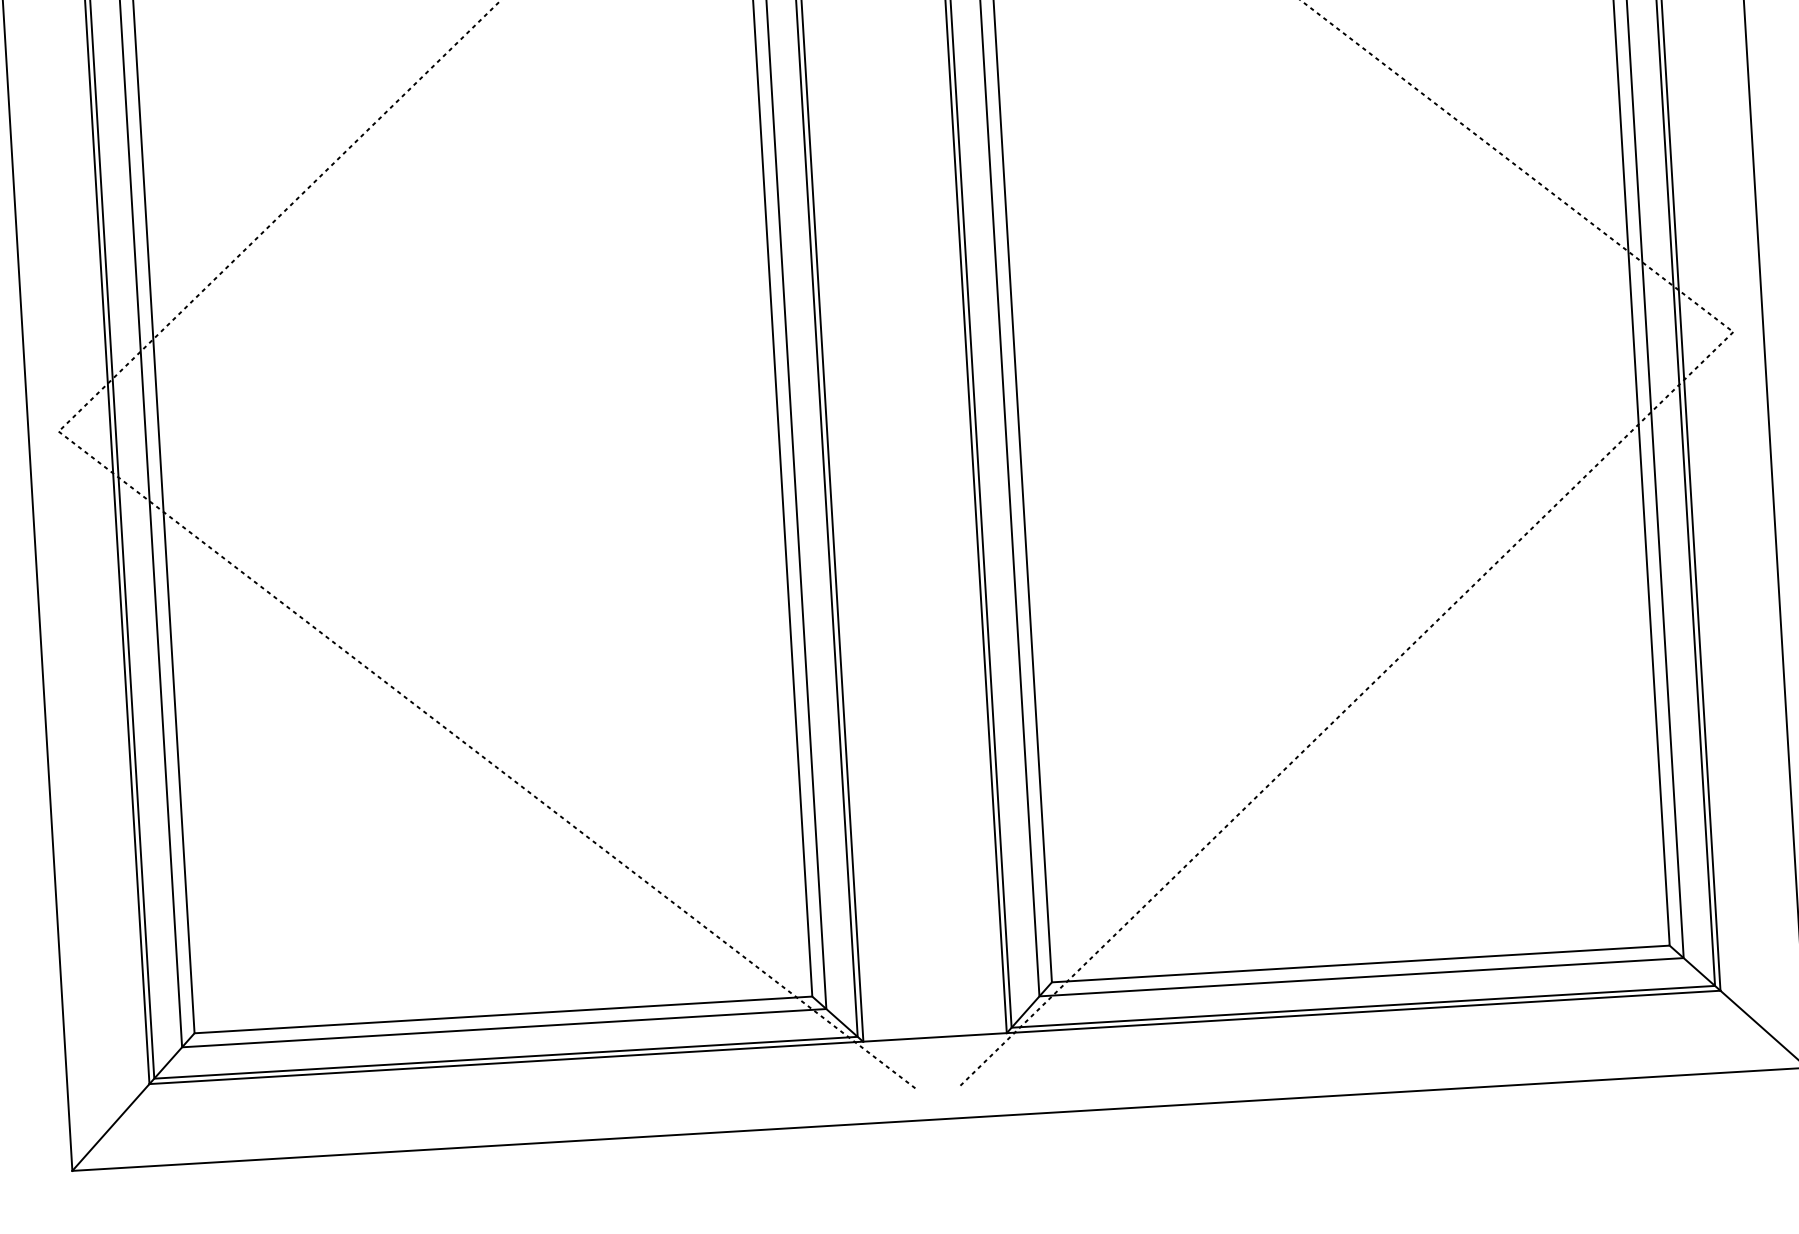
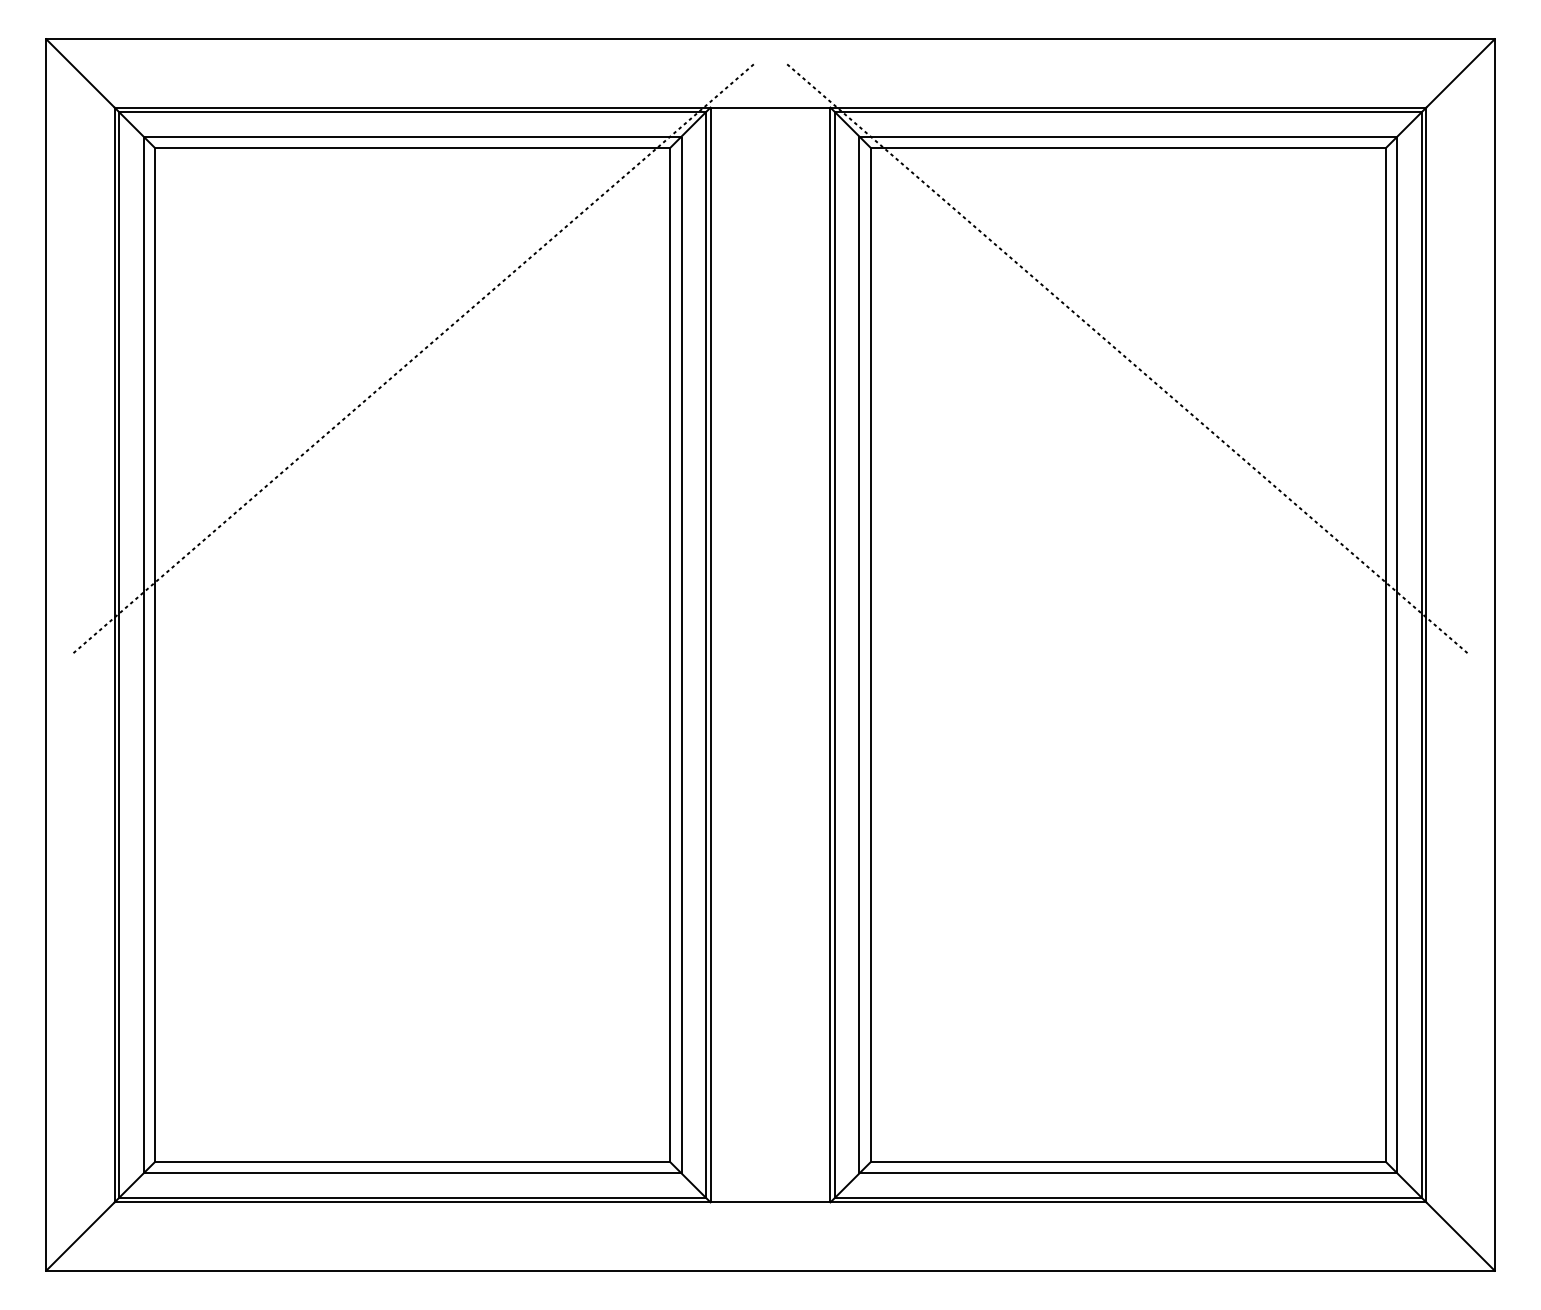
line: (1345, 709) -> (1128, 949), removed
line: (488, 760) -> (412, 949), removed

